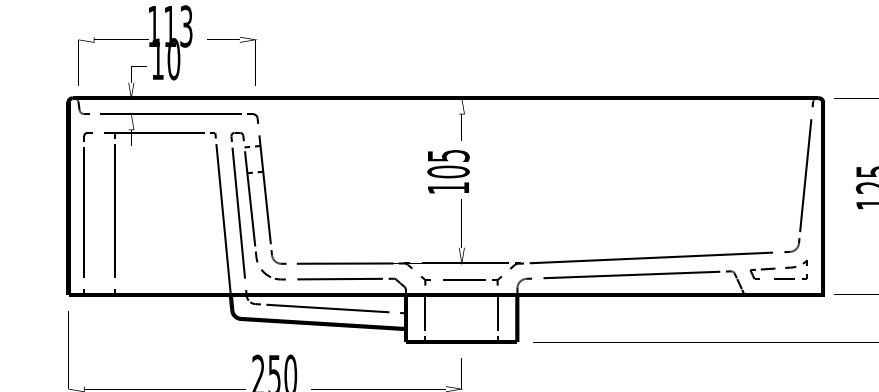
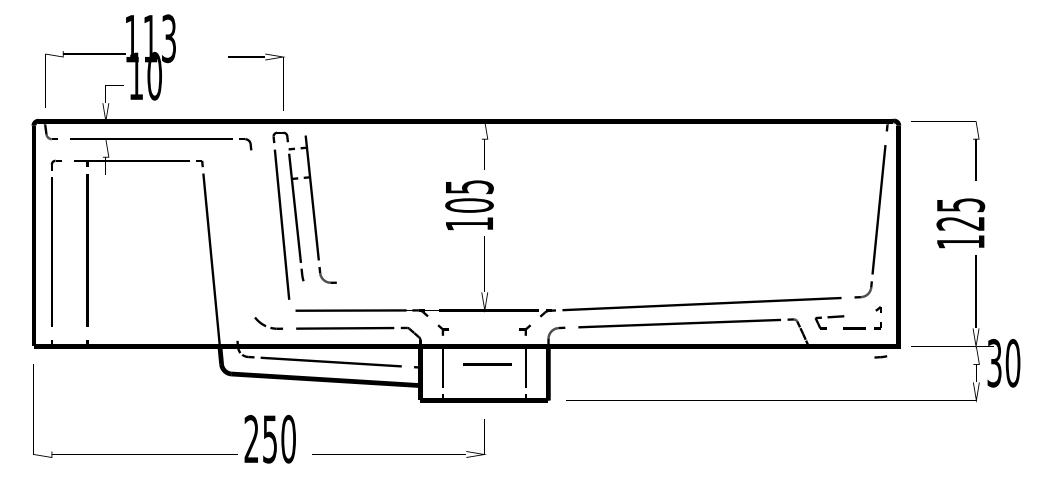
part: (240, 42) -> (265, 60), moved
part: (252, 205) -> (297, 216), moved
part: (790, 267) -> (880, 356), moved
line: (464, 280) -> (487, 364), moved

